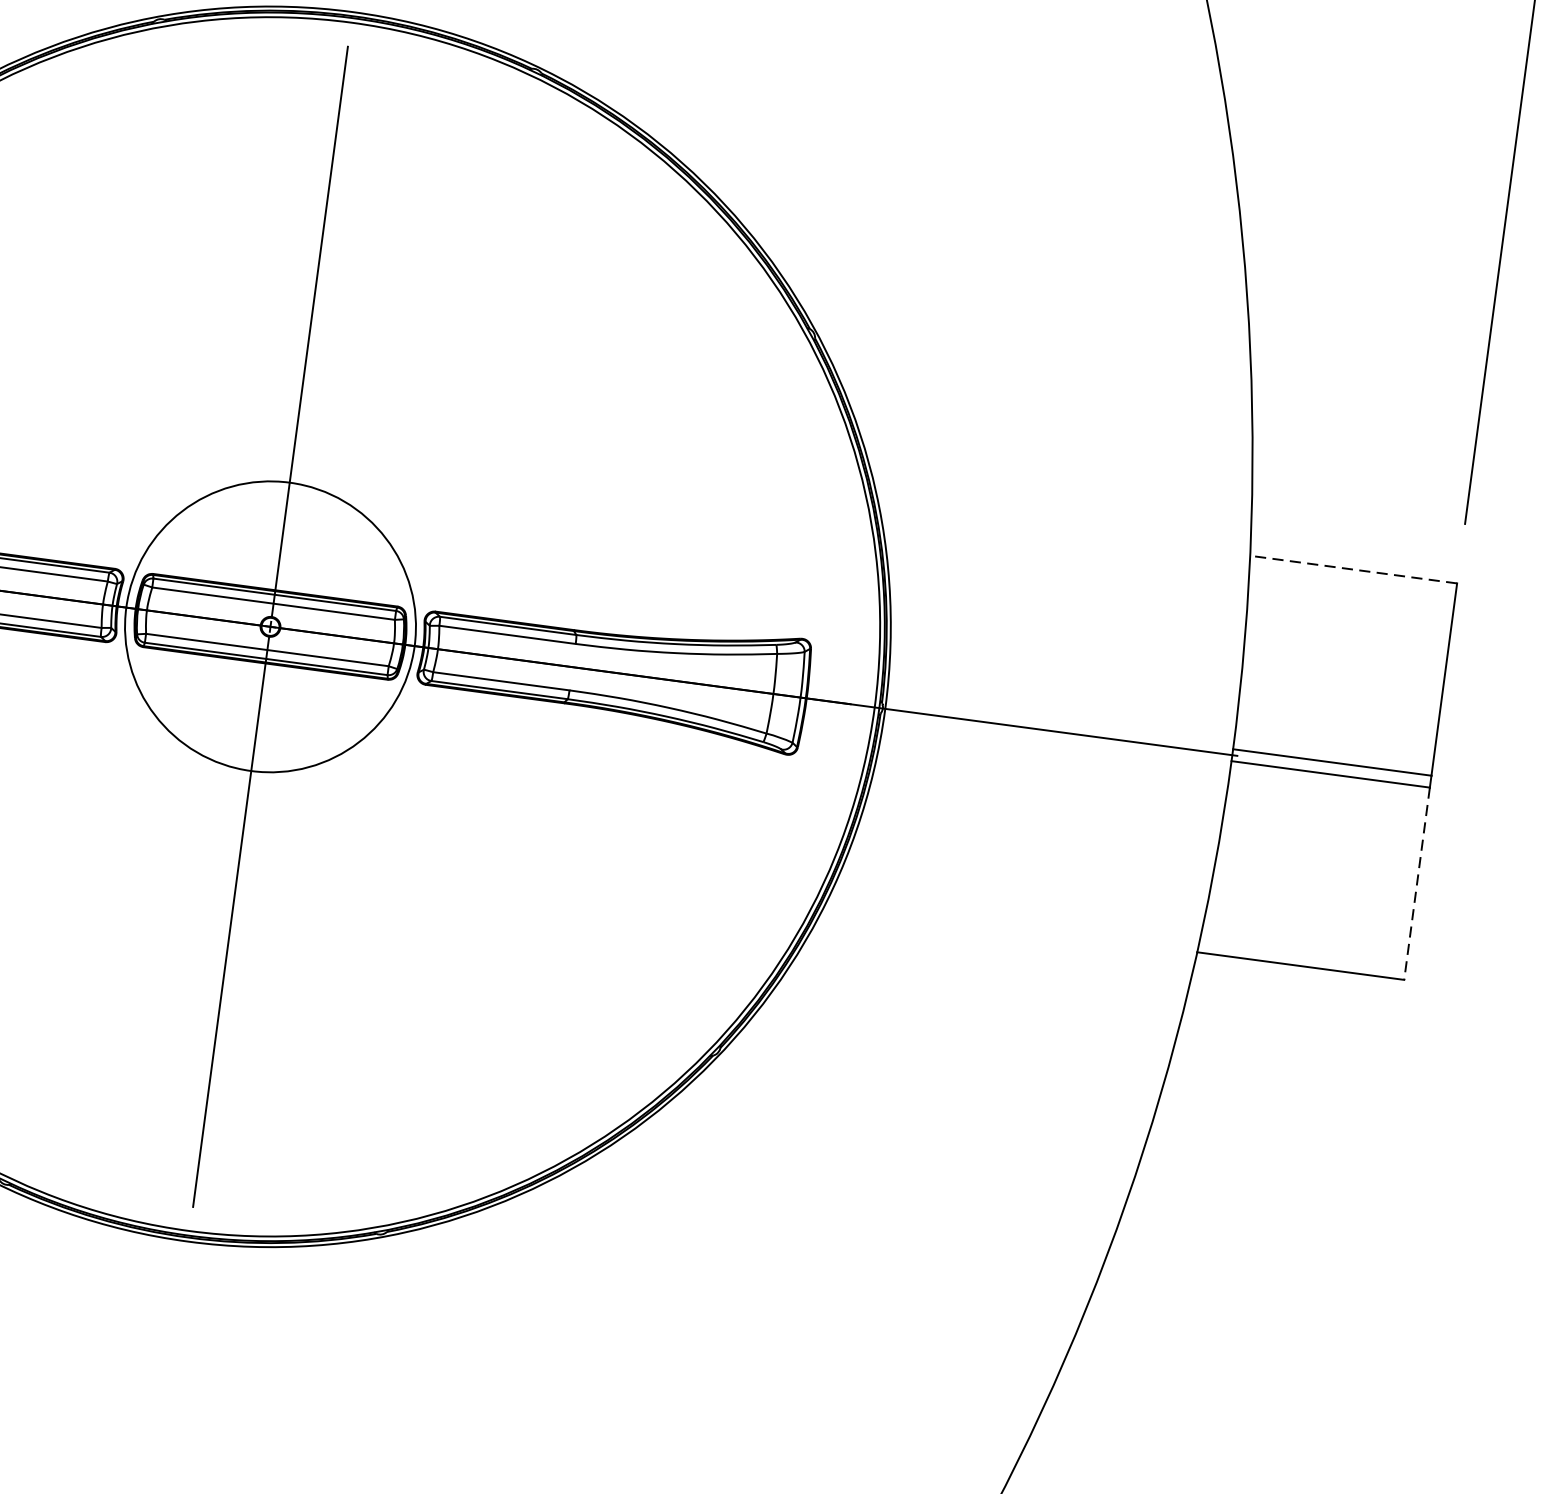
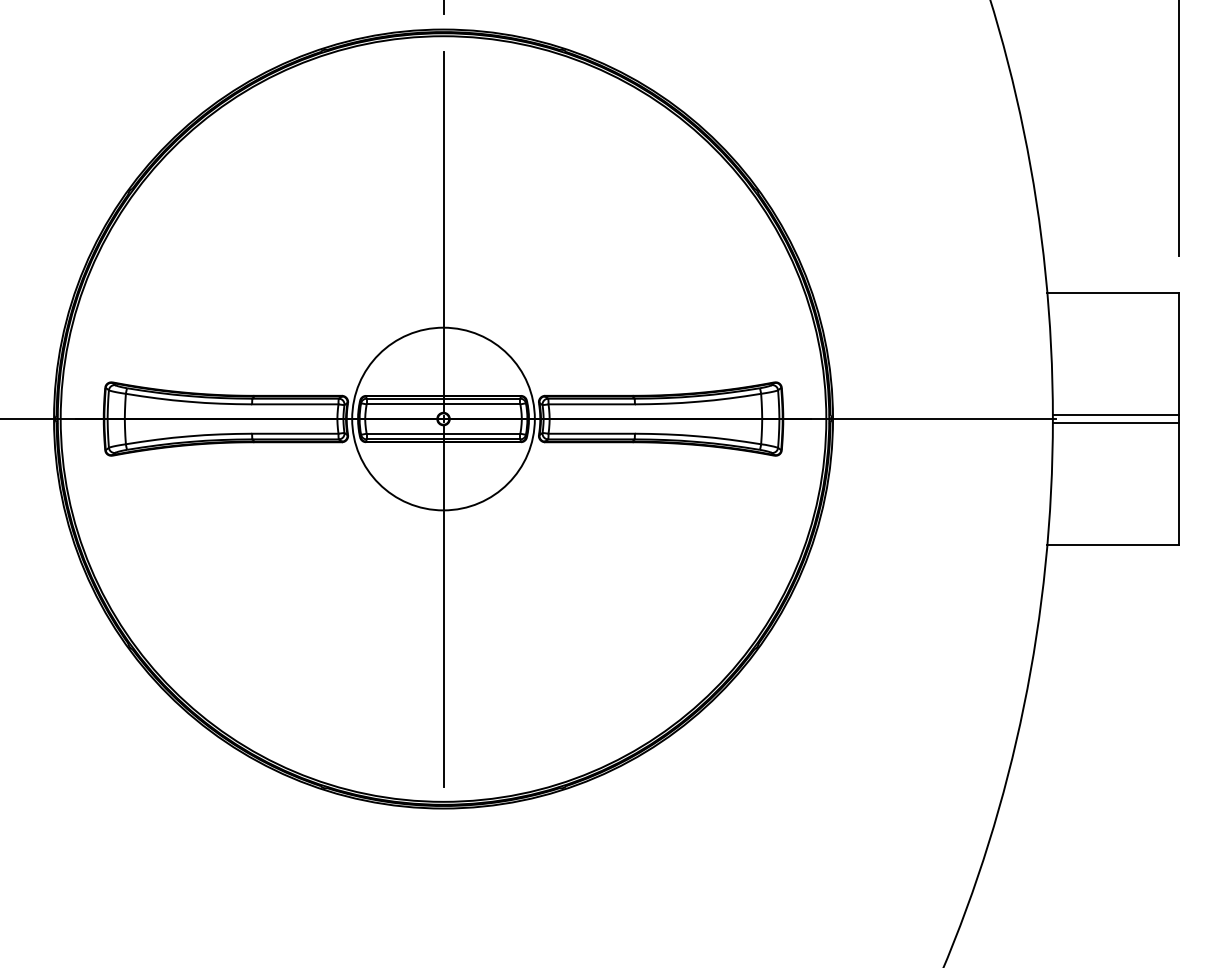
line: (1352, 569) -> (1112, 293), dashed -> solid
line: (1417, 883) -> (1178, 483), dashed -> solid

